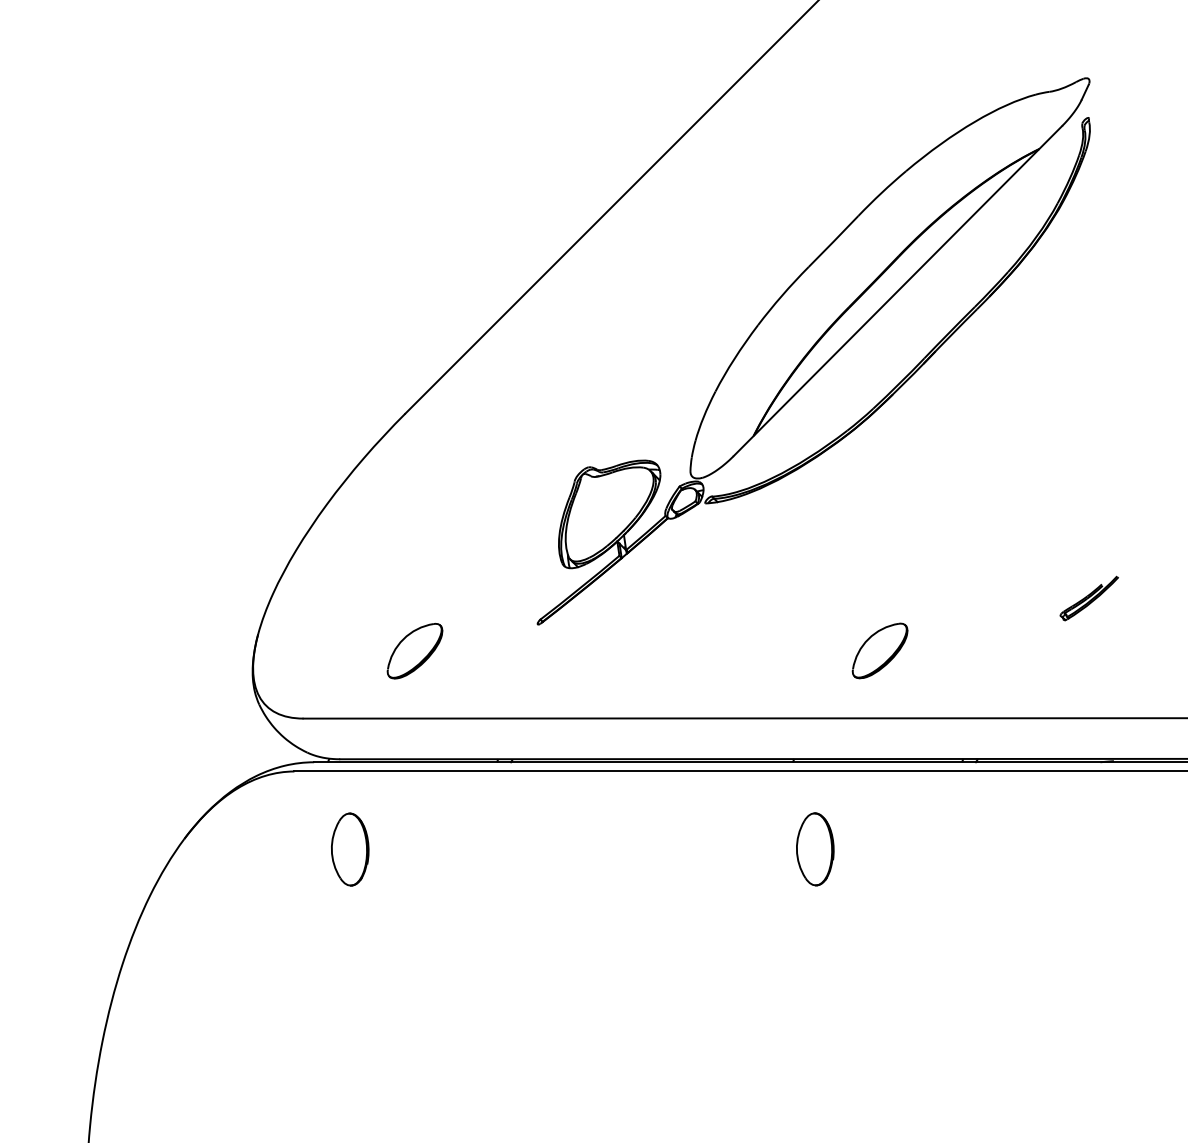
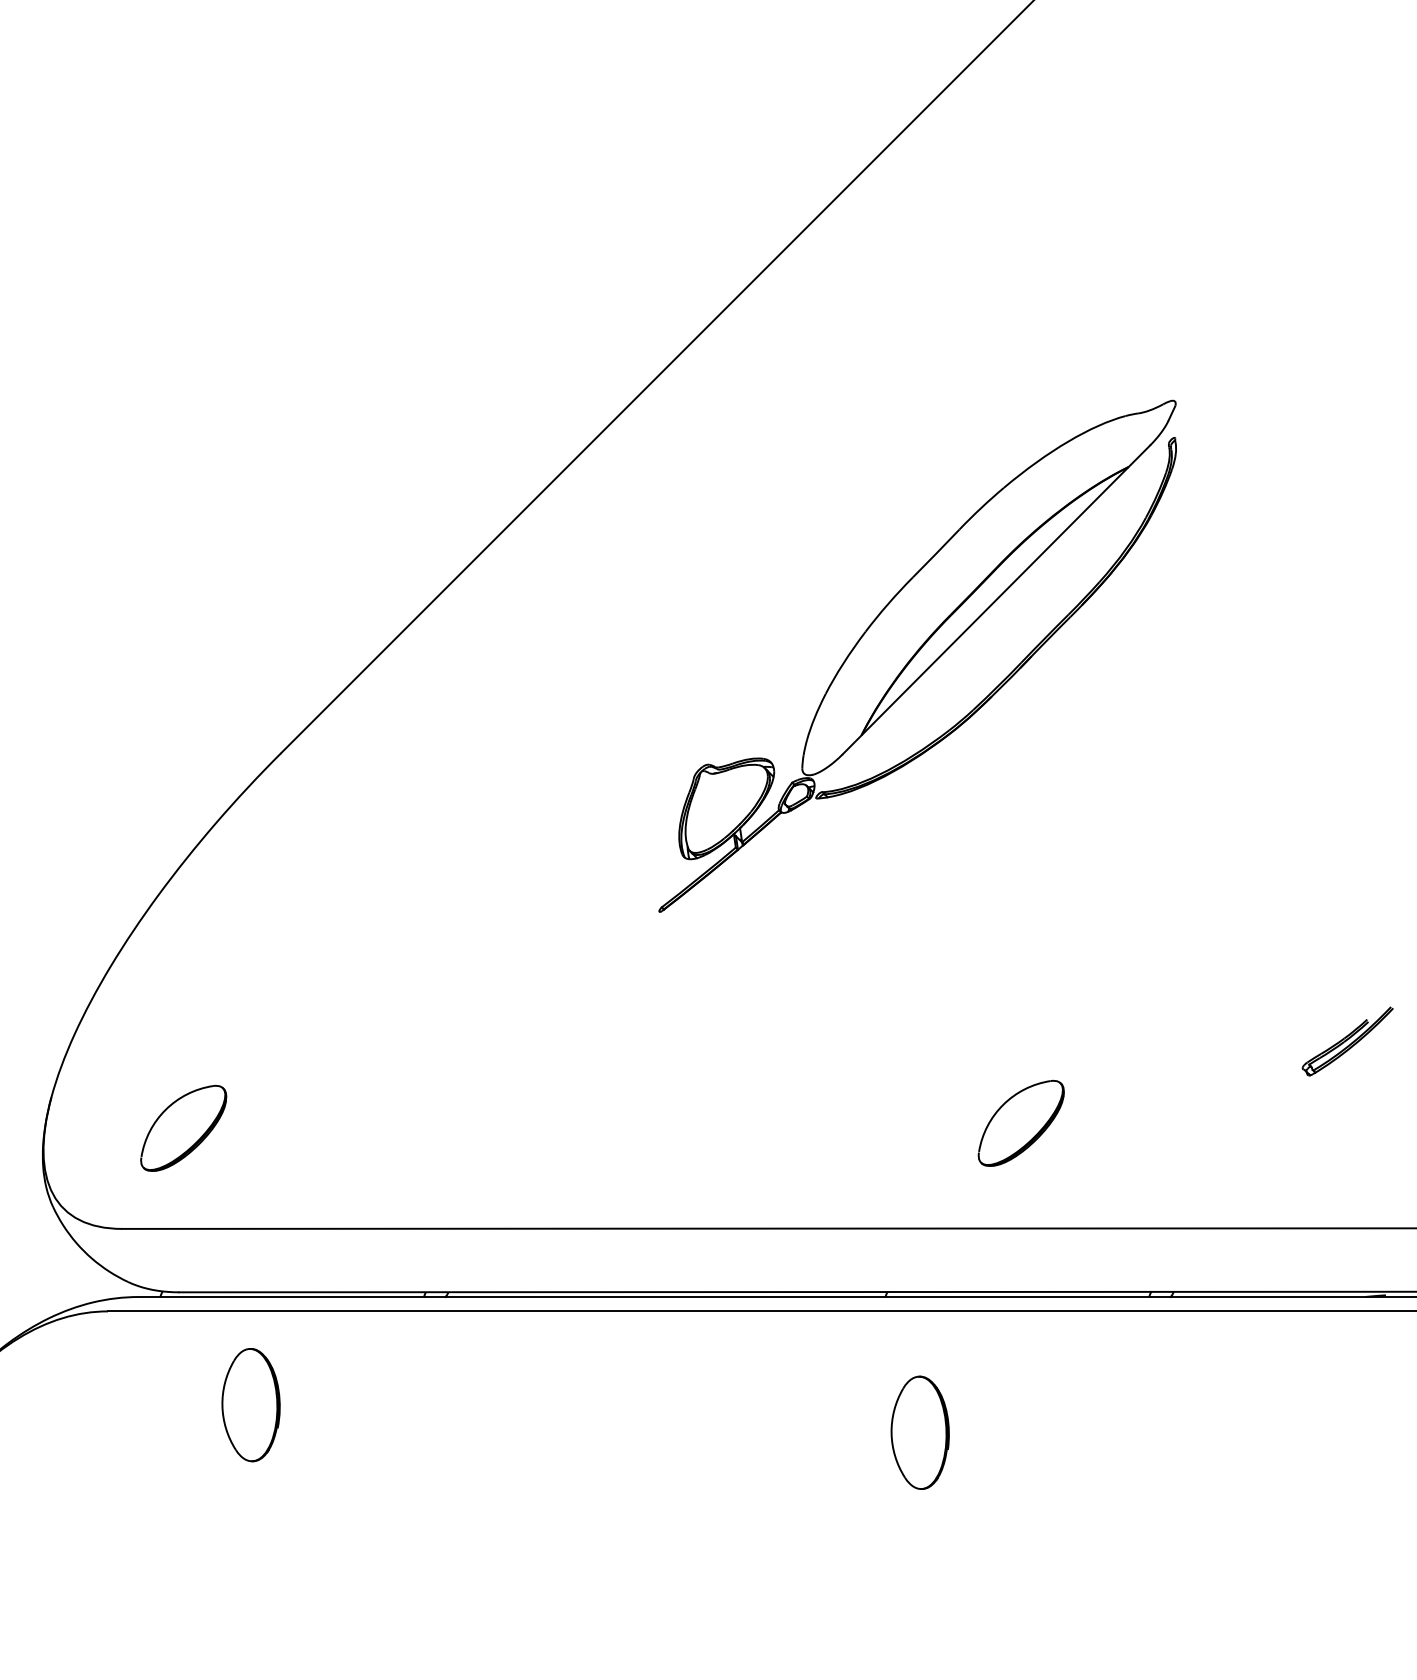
part: (813, 351) -> (917, 656), size x0.6
part: (414, 651) -> (182, 1128), moved
part: (350, 849) -> (251, 1404), moved

